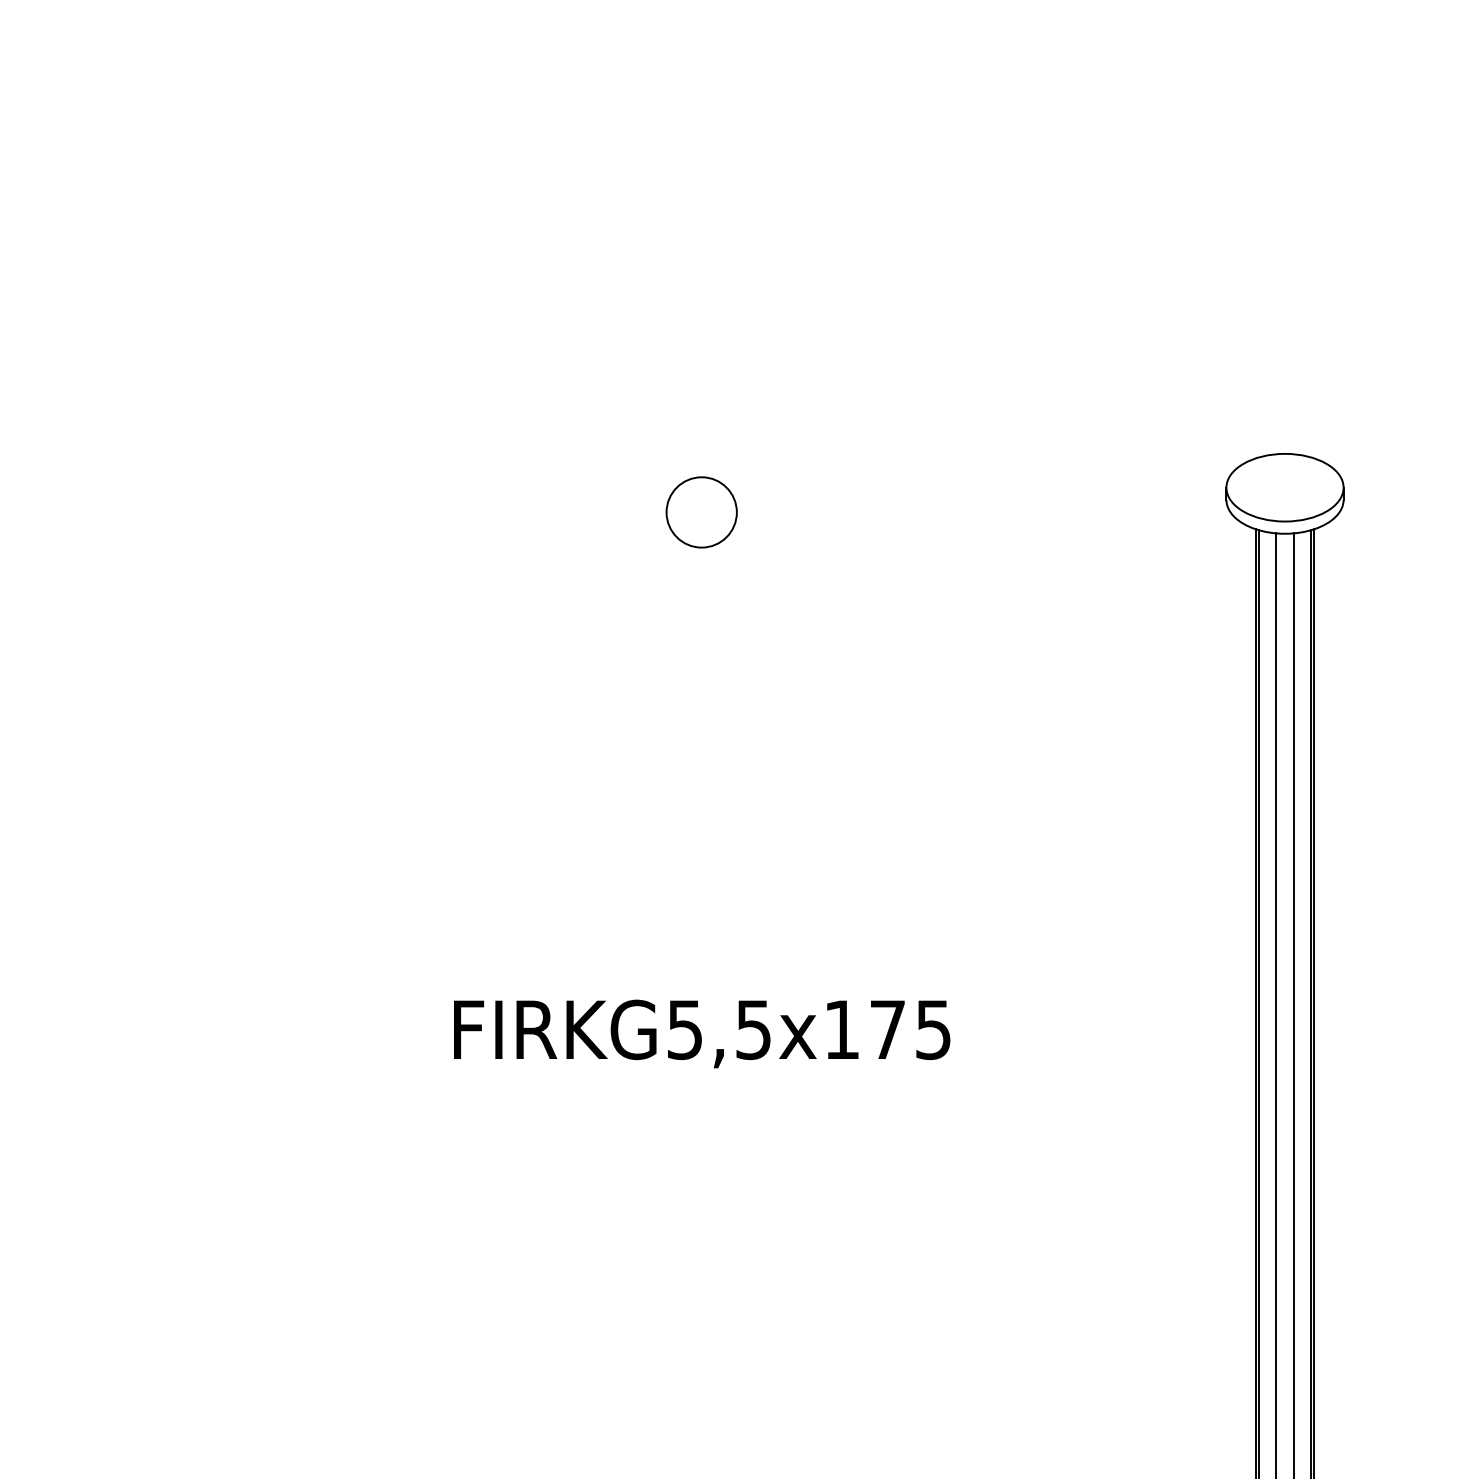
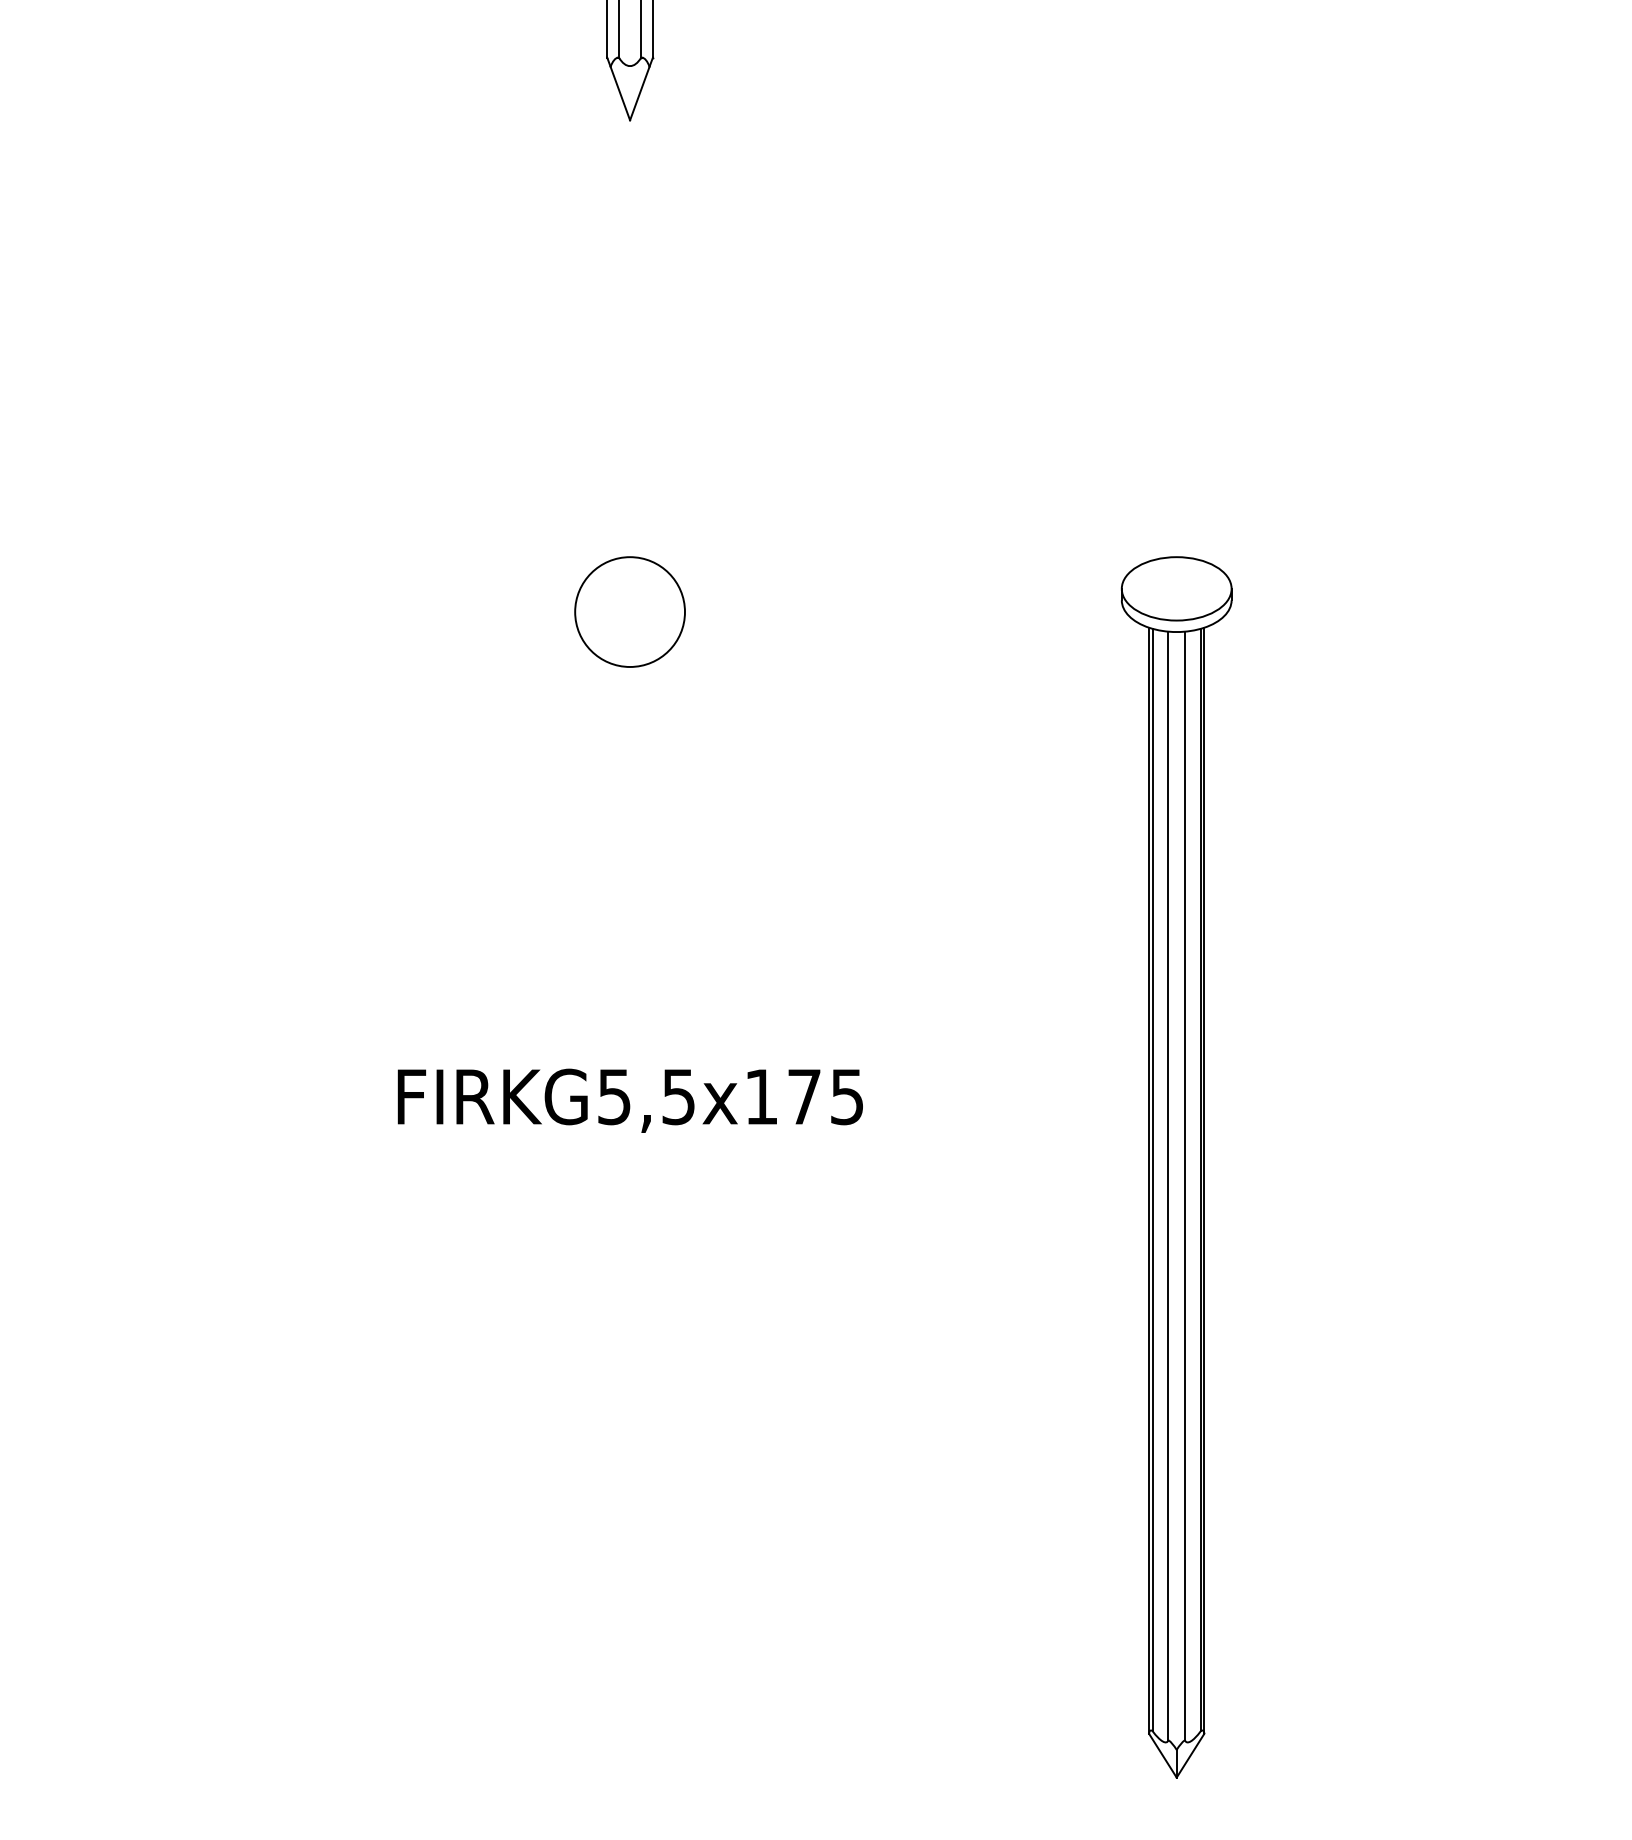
part: (701, 511) -> (629, 611), size x1.67

